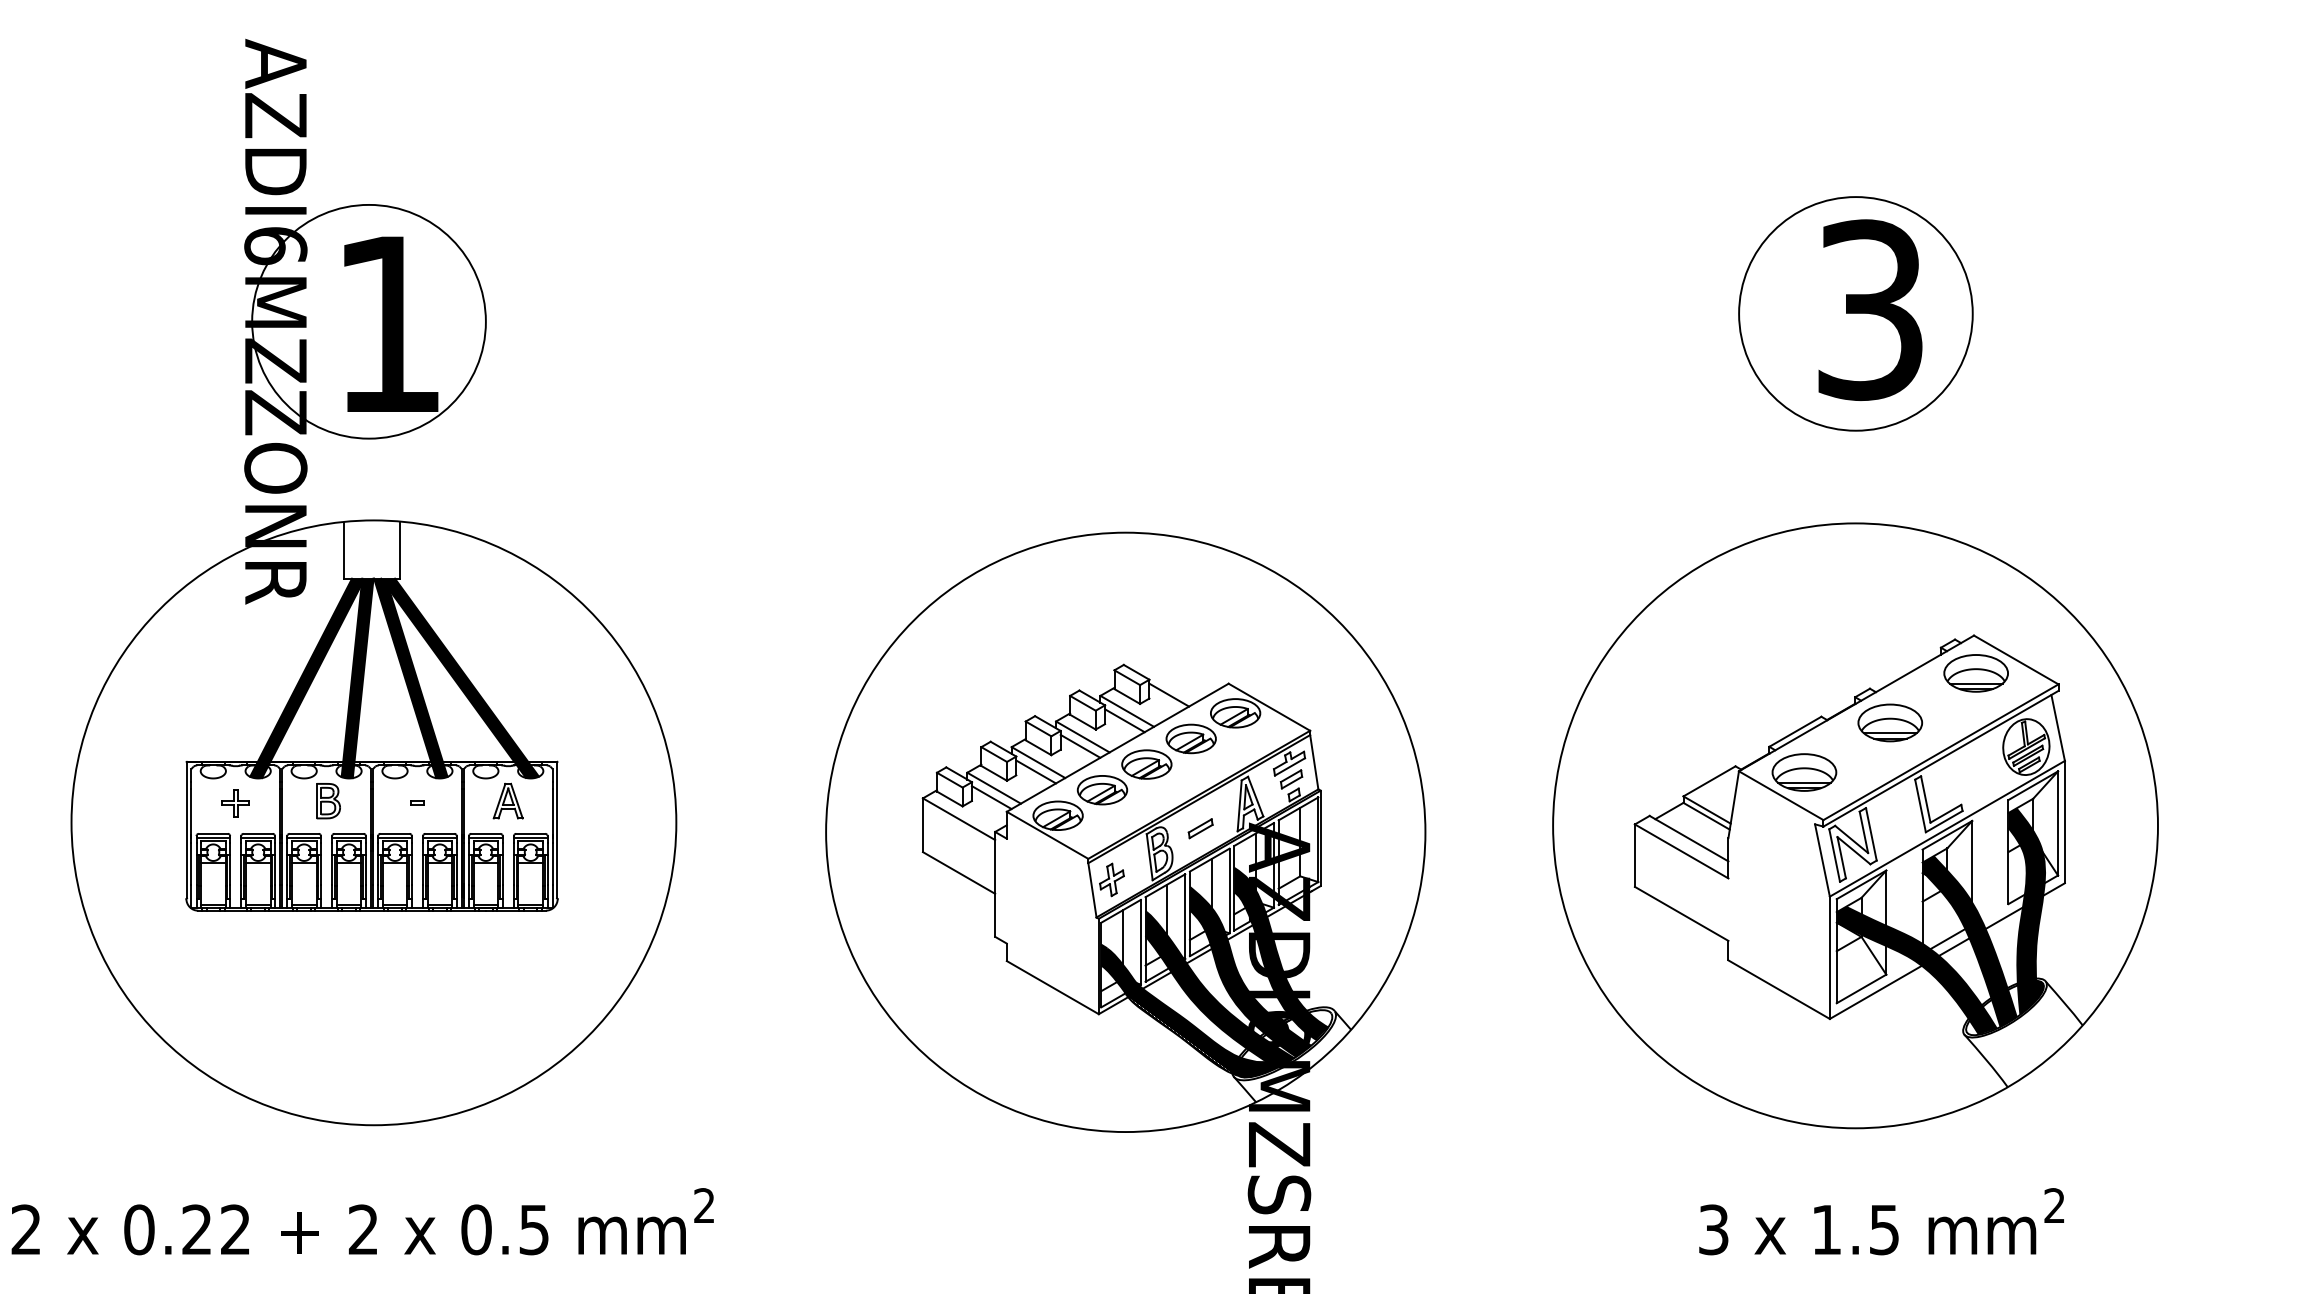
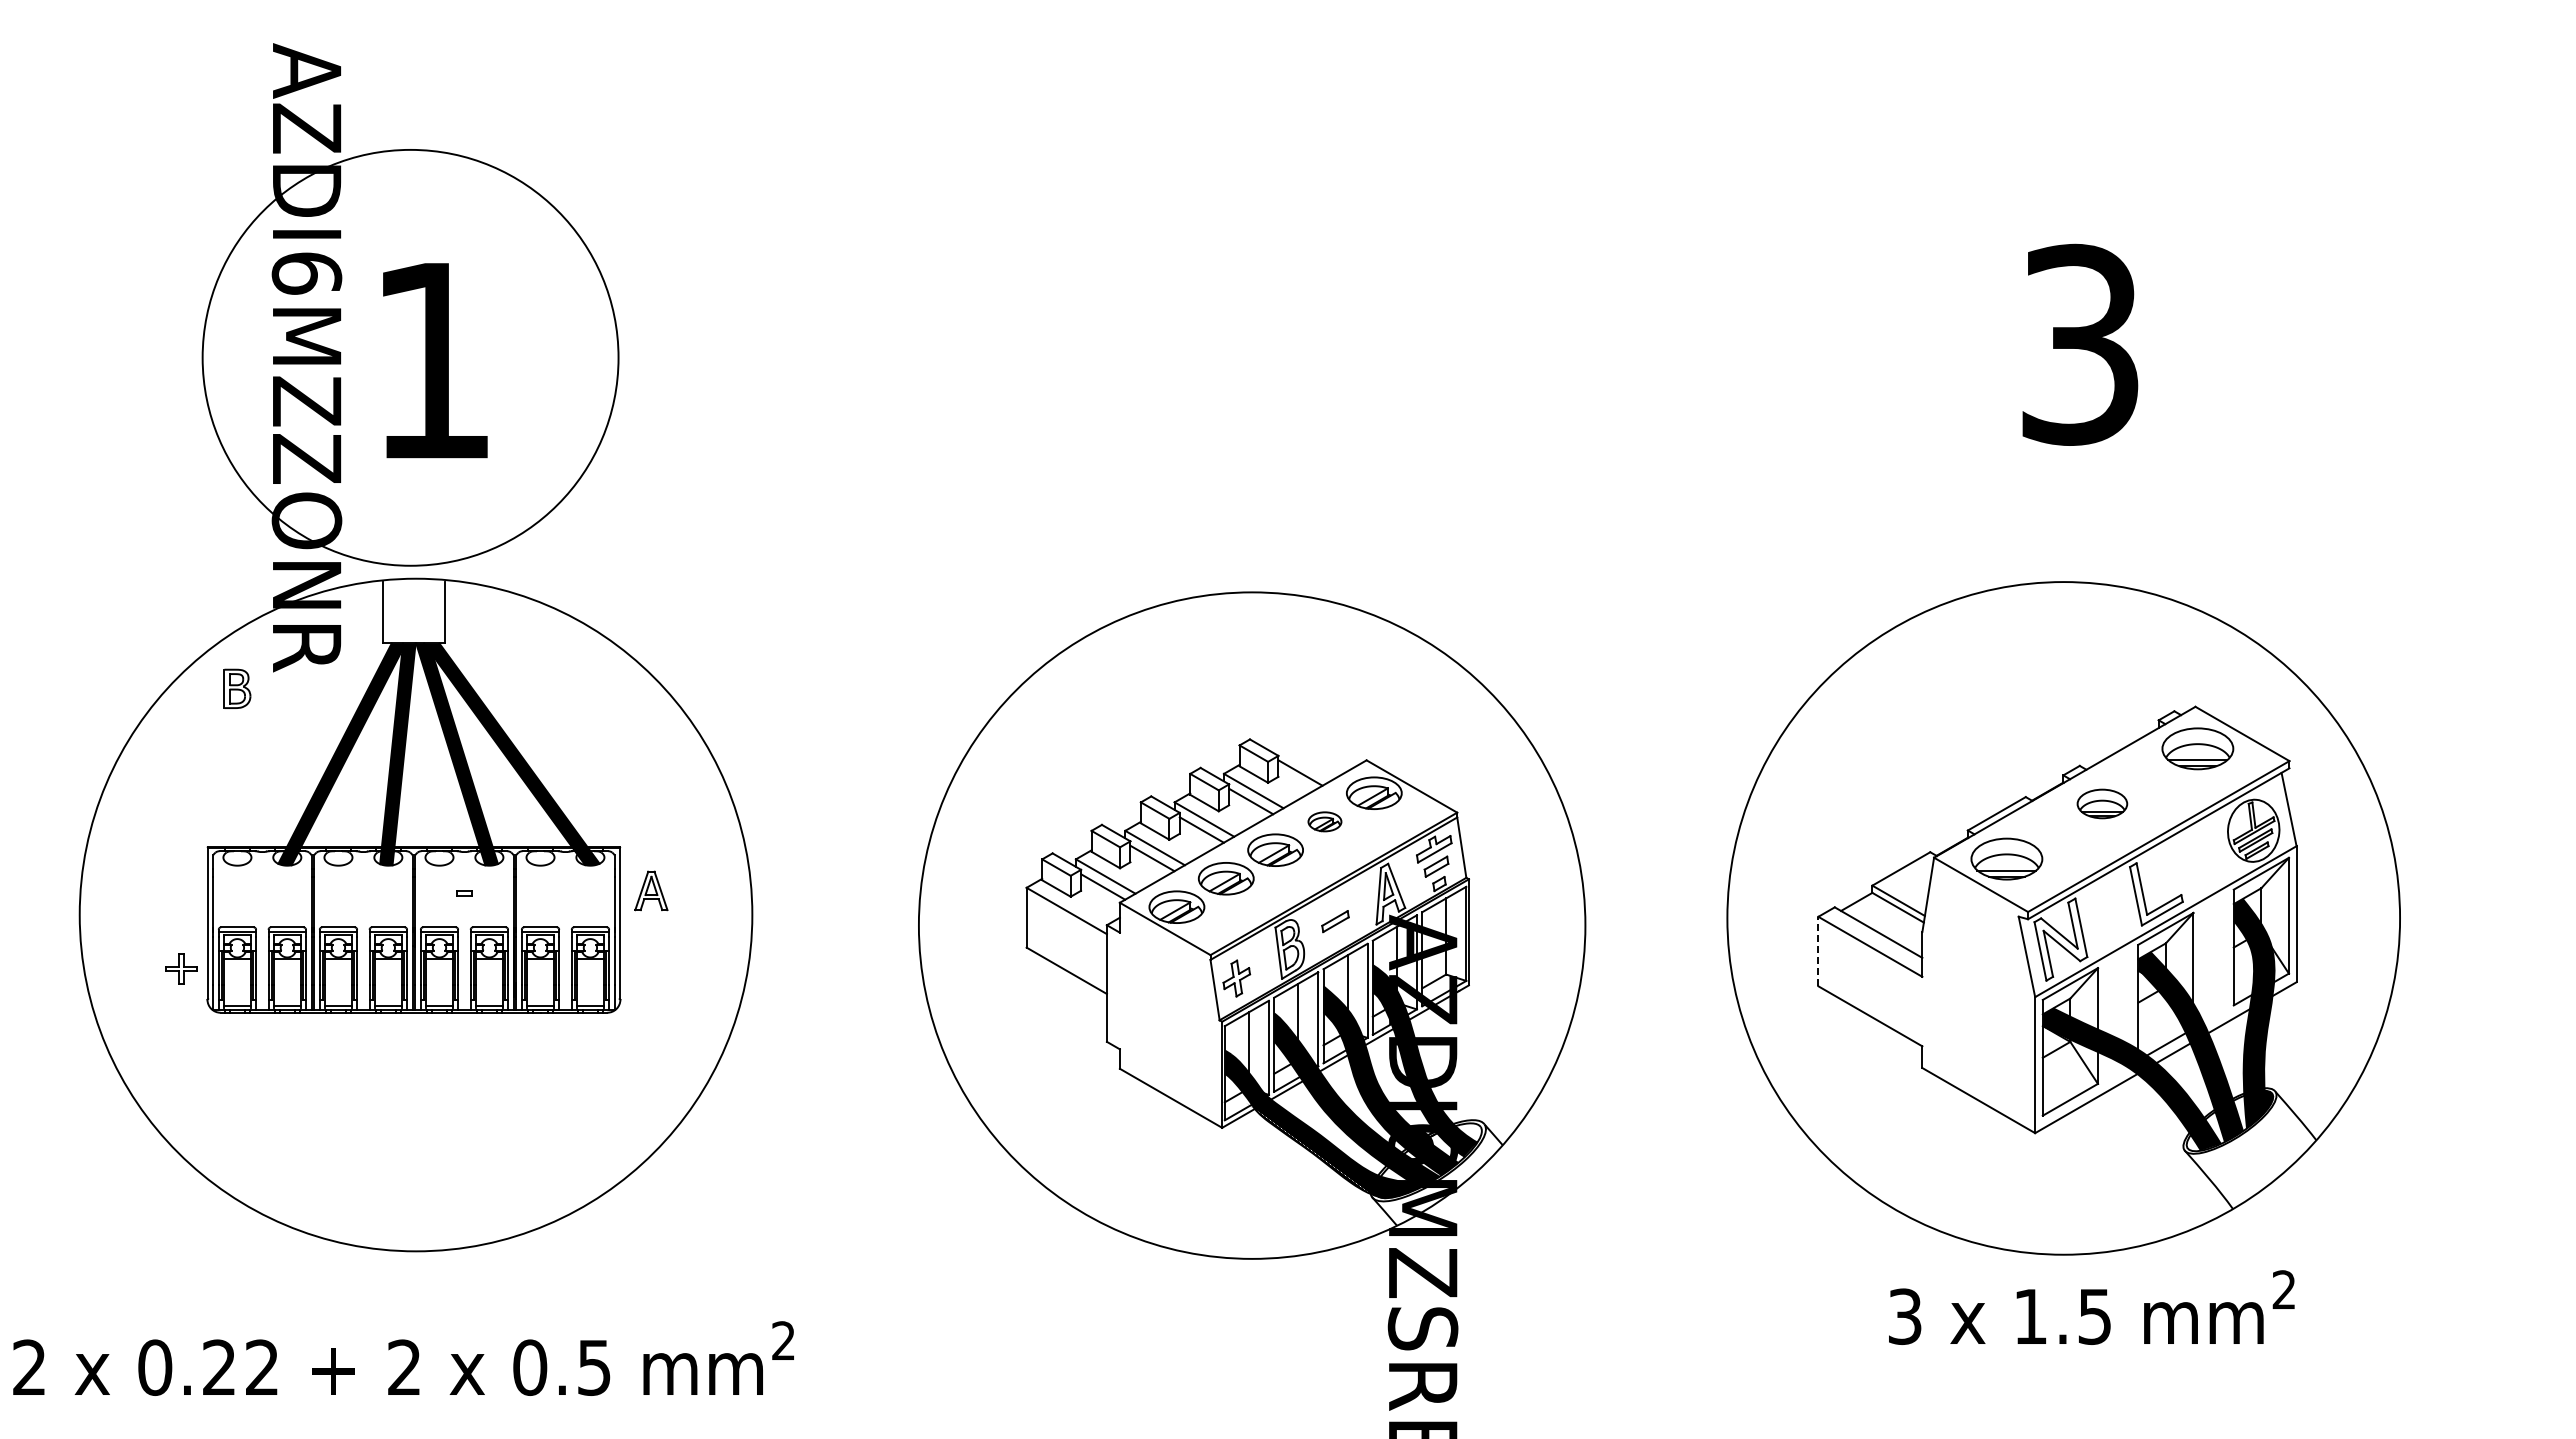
circle: (1855, 313) -> (2063, 348), removed
circle: (368, 321) -> (410, 357), size x1.6
part: (1890, 722) -> (2102, 803), size x0.7
part: (1190, 738) -> (1324, 821), size x0.6
part: (328, 800) -> (237, 688), moved
part: (508, 800) -> (651, 890), moved
part: (235, 802) -> (181, 968), moved
line: (1635, 855) -> (1818, 951), solid -> dashed
text: (1881, 1221) -> (2091, 1307), moved

